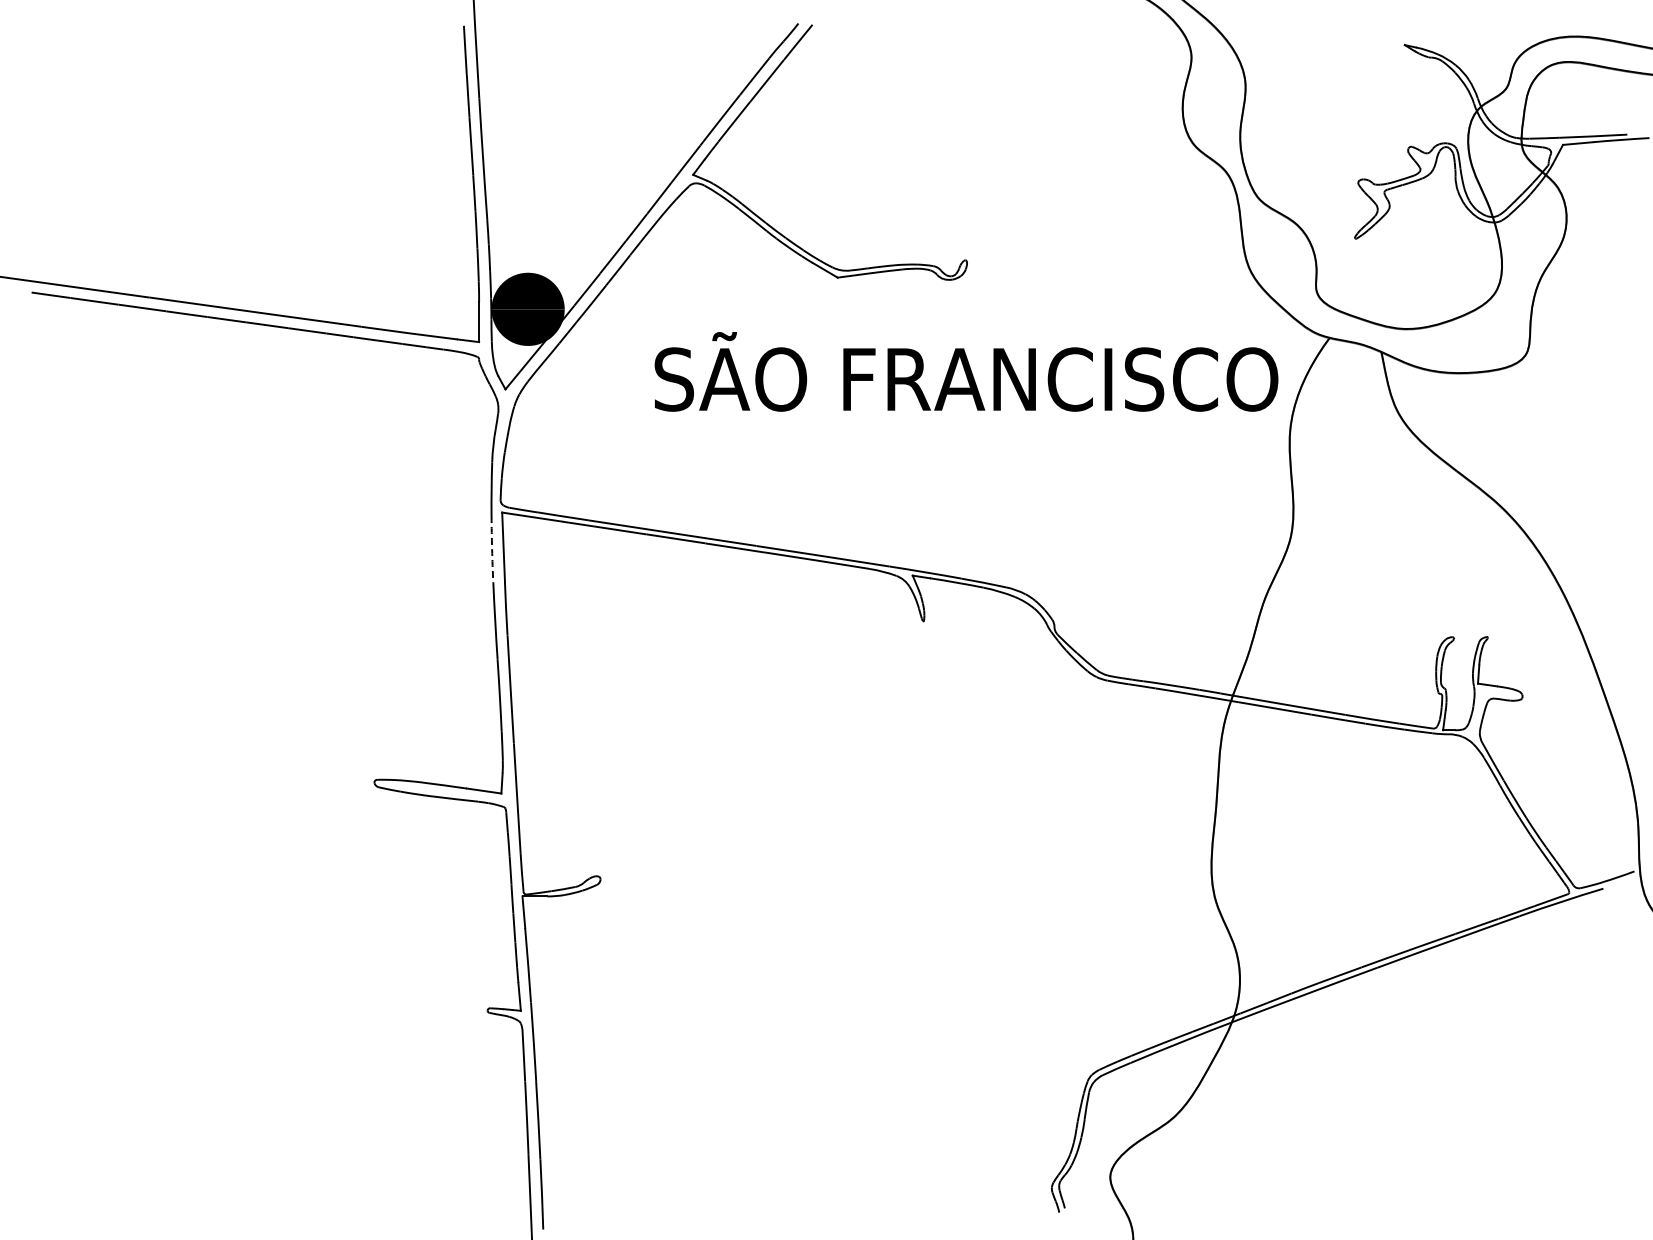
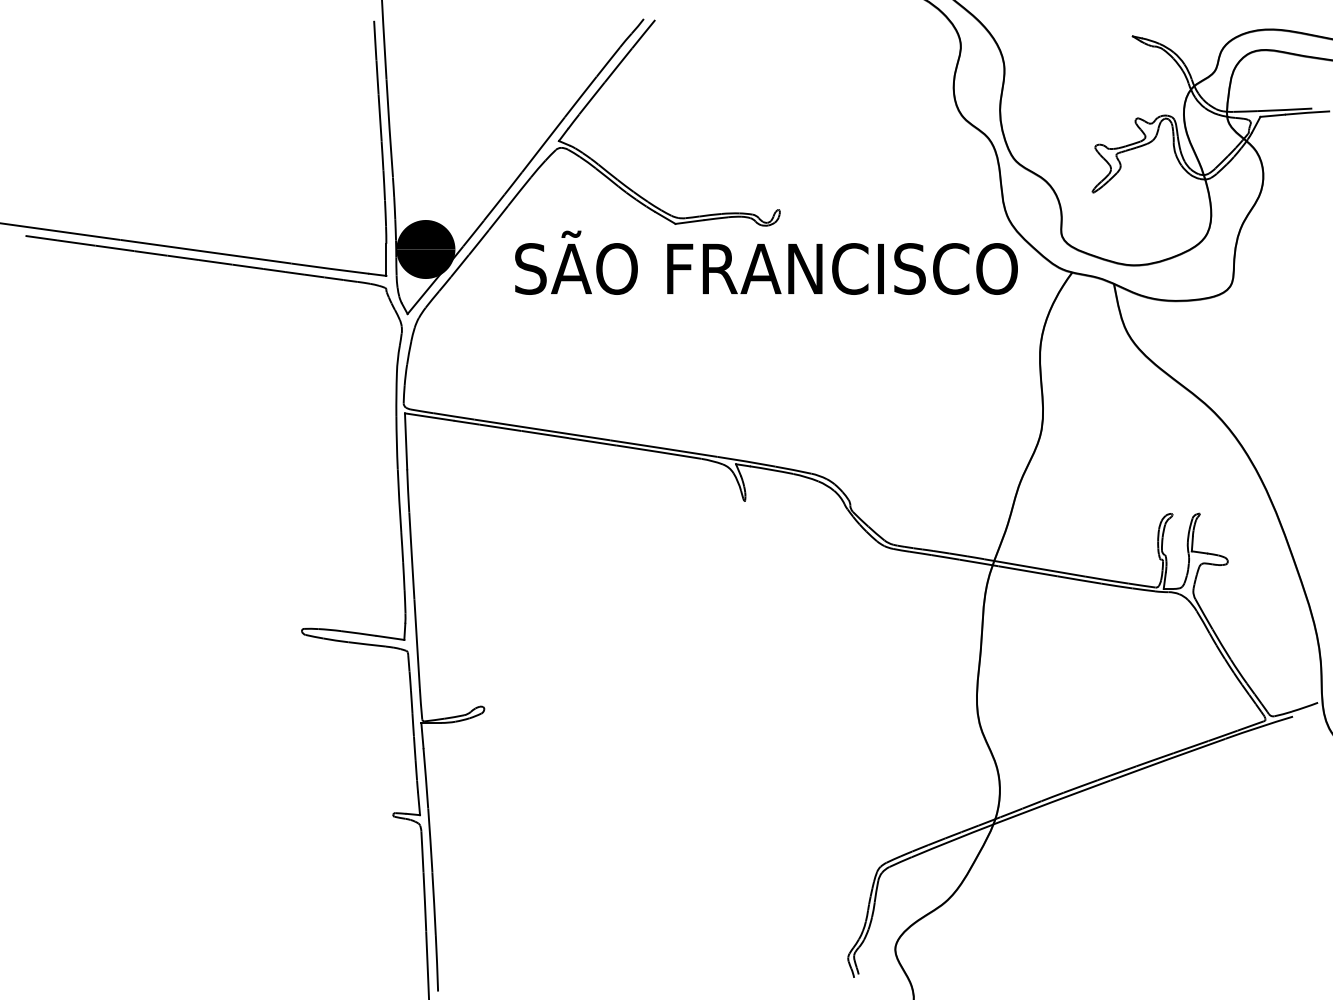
text: (966, 371) -> (766, 262), moved
arc: (492, 549) -> (397, 443), dashed -> solid

